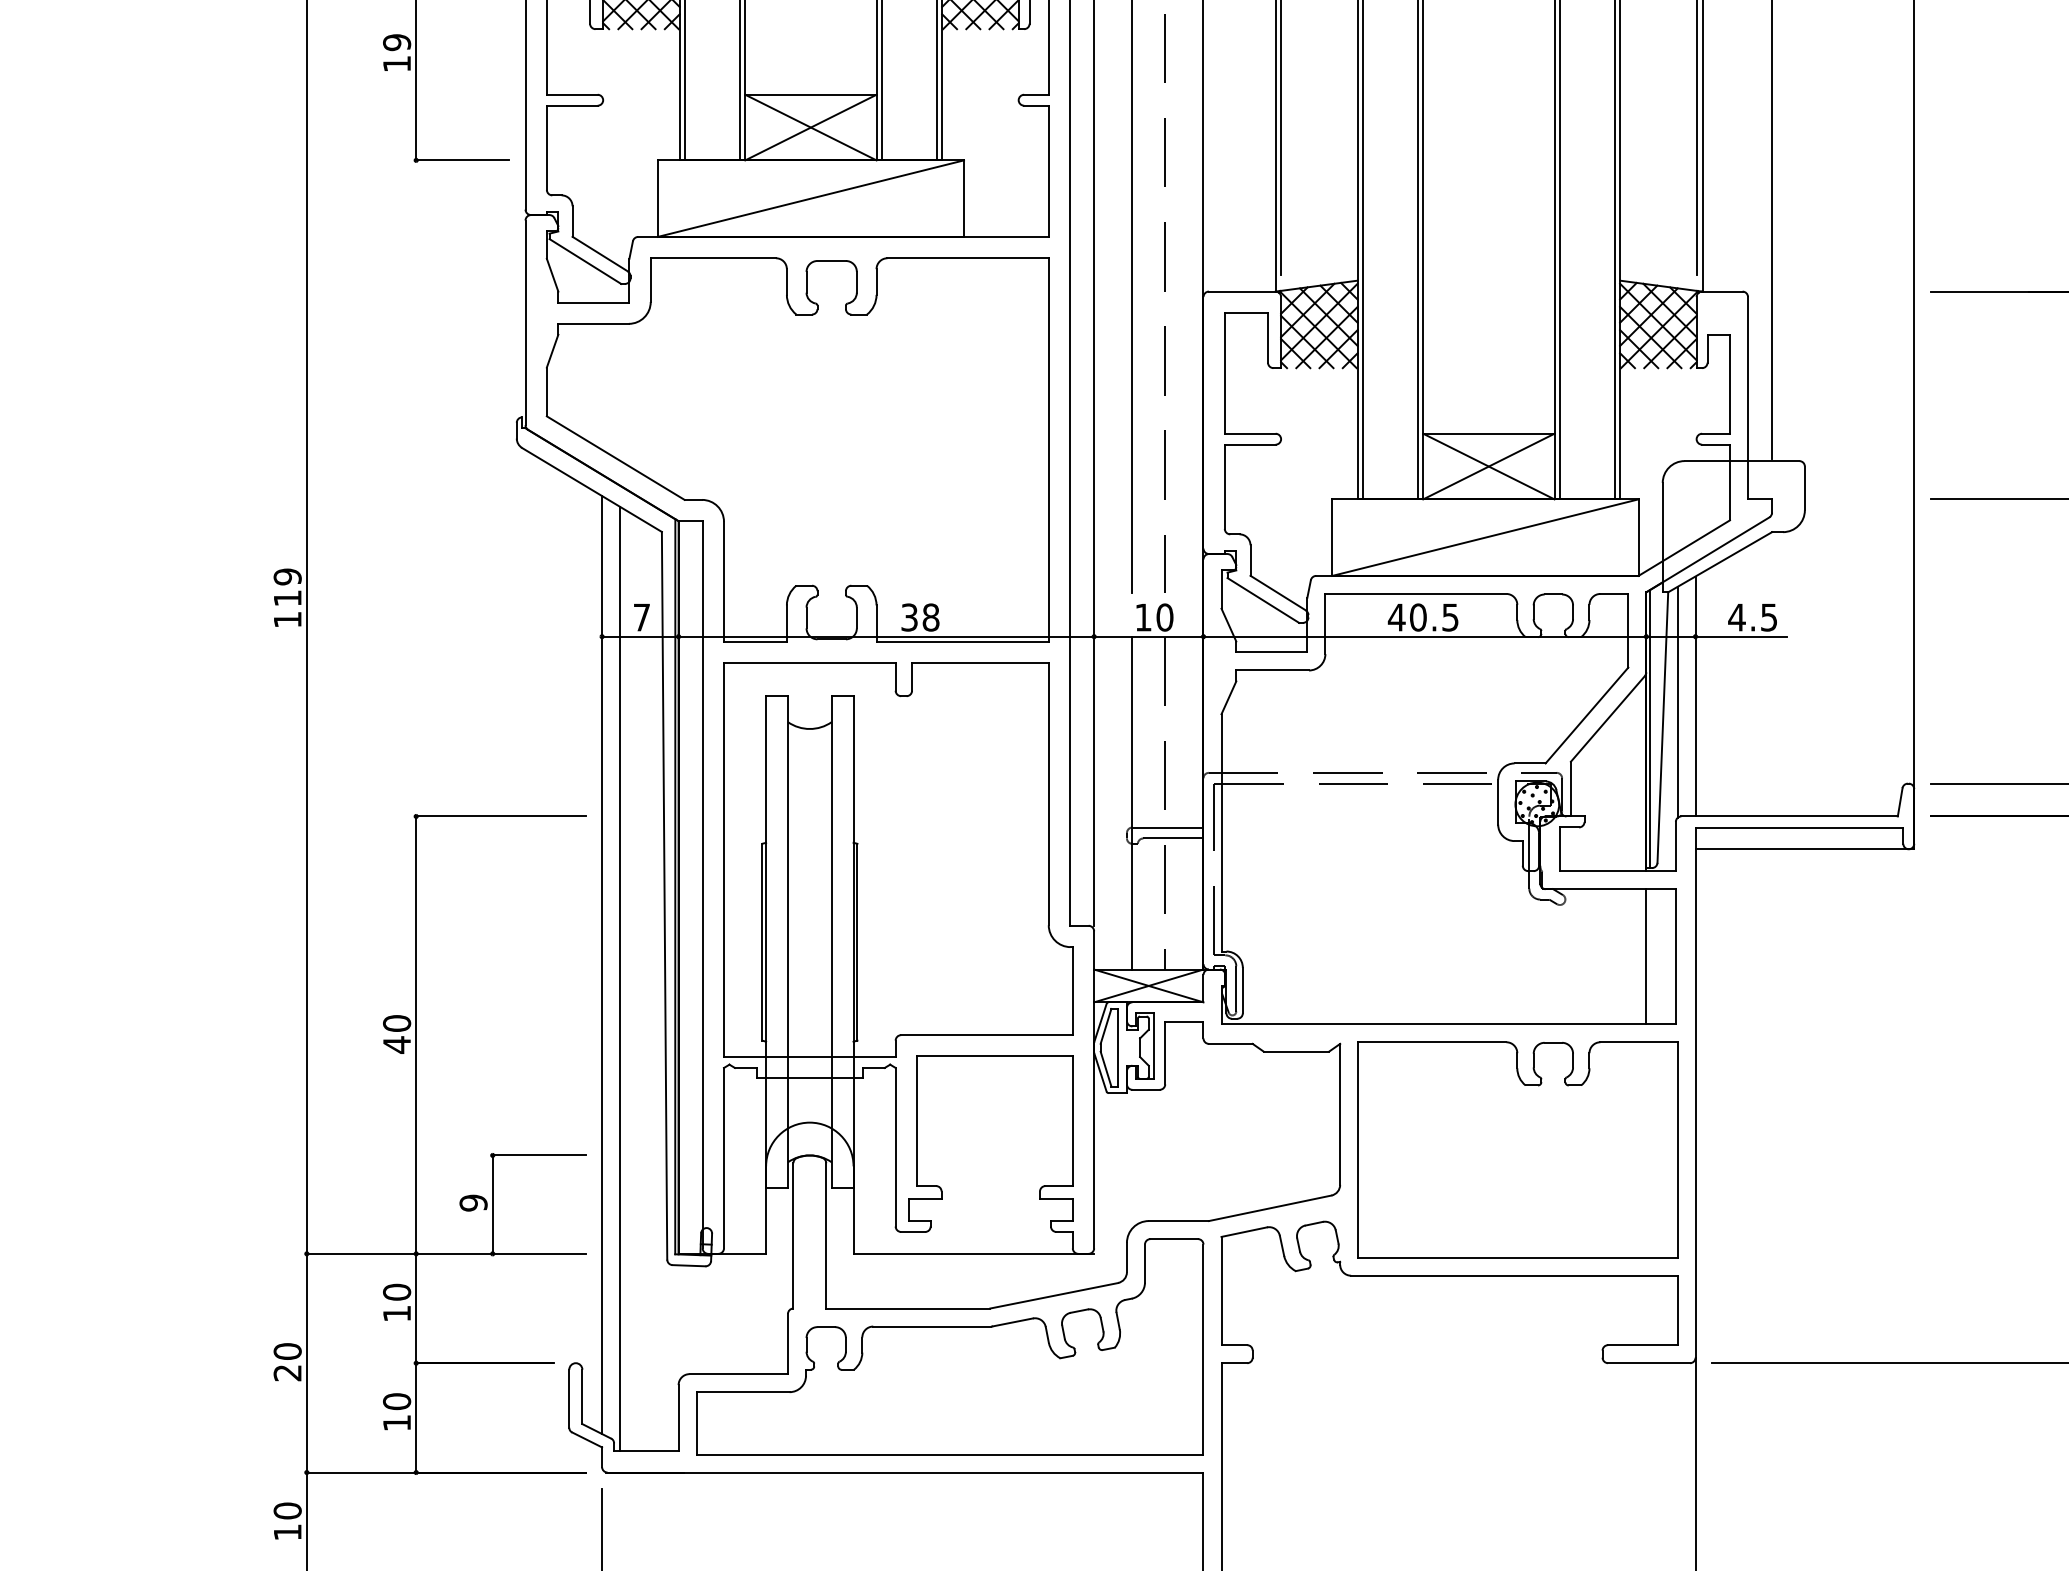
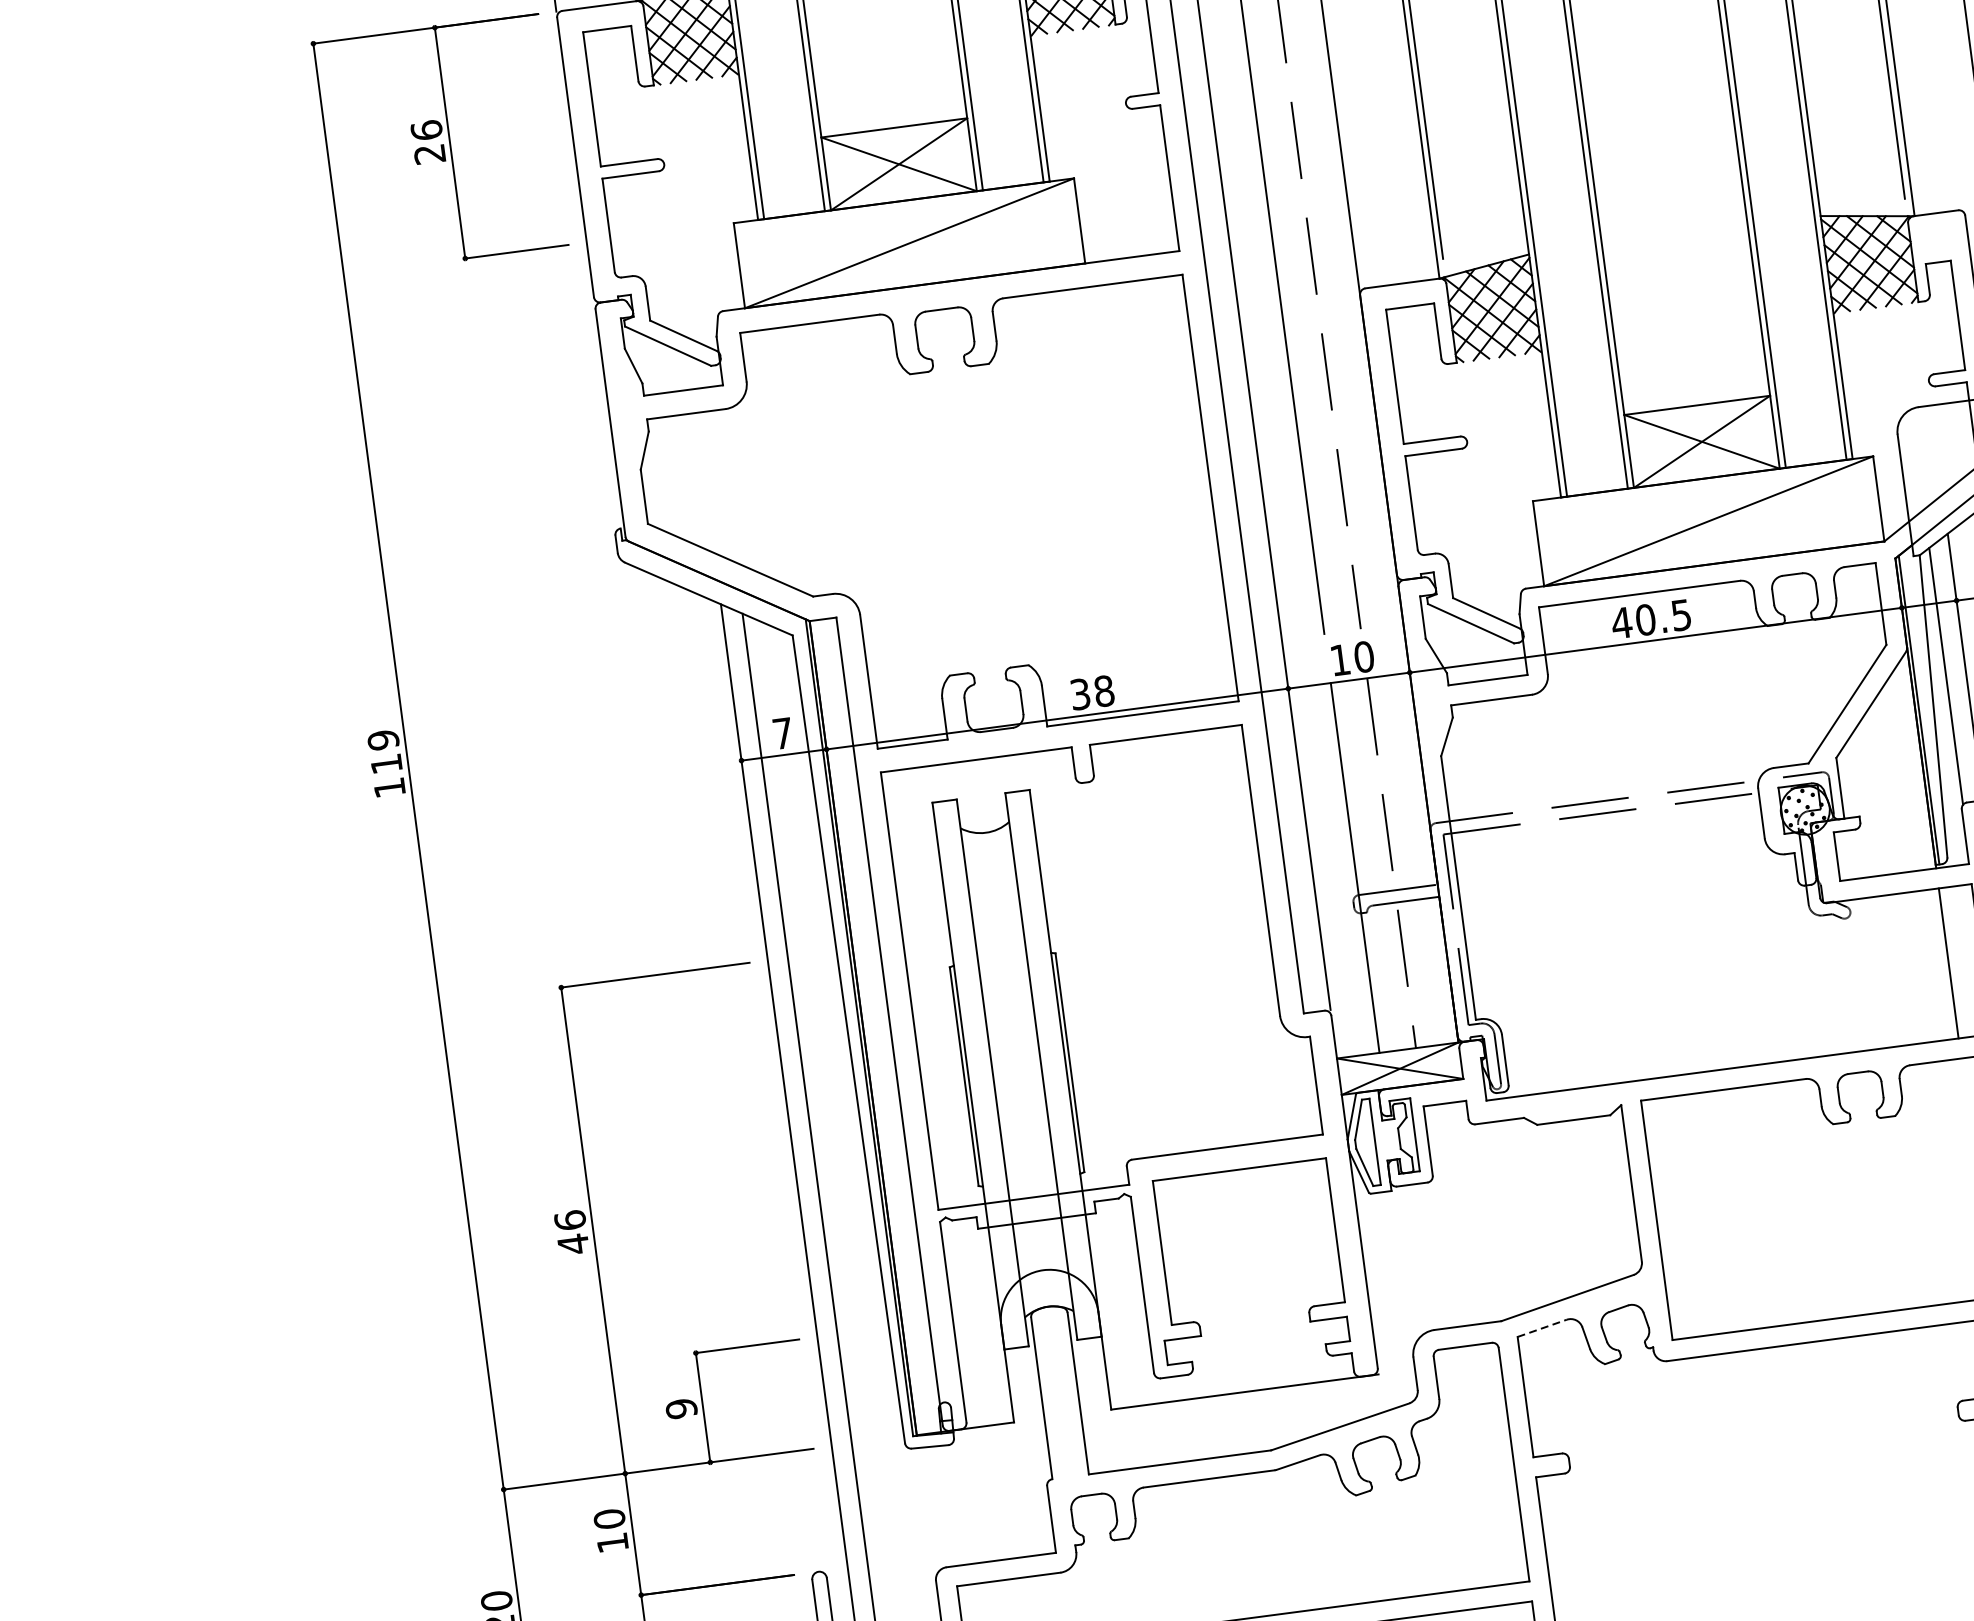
text: (397, 53) -> (428, 142), 19 -> 26
text: (396, 1023) -> (569, 1220), 40 -> 46
line: (1244, 1232) -> (1542, 1328), solid -> dashed

